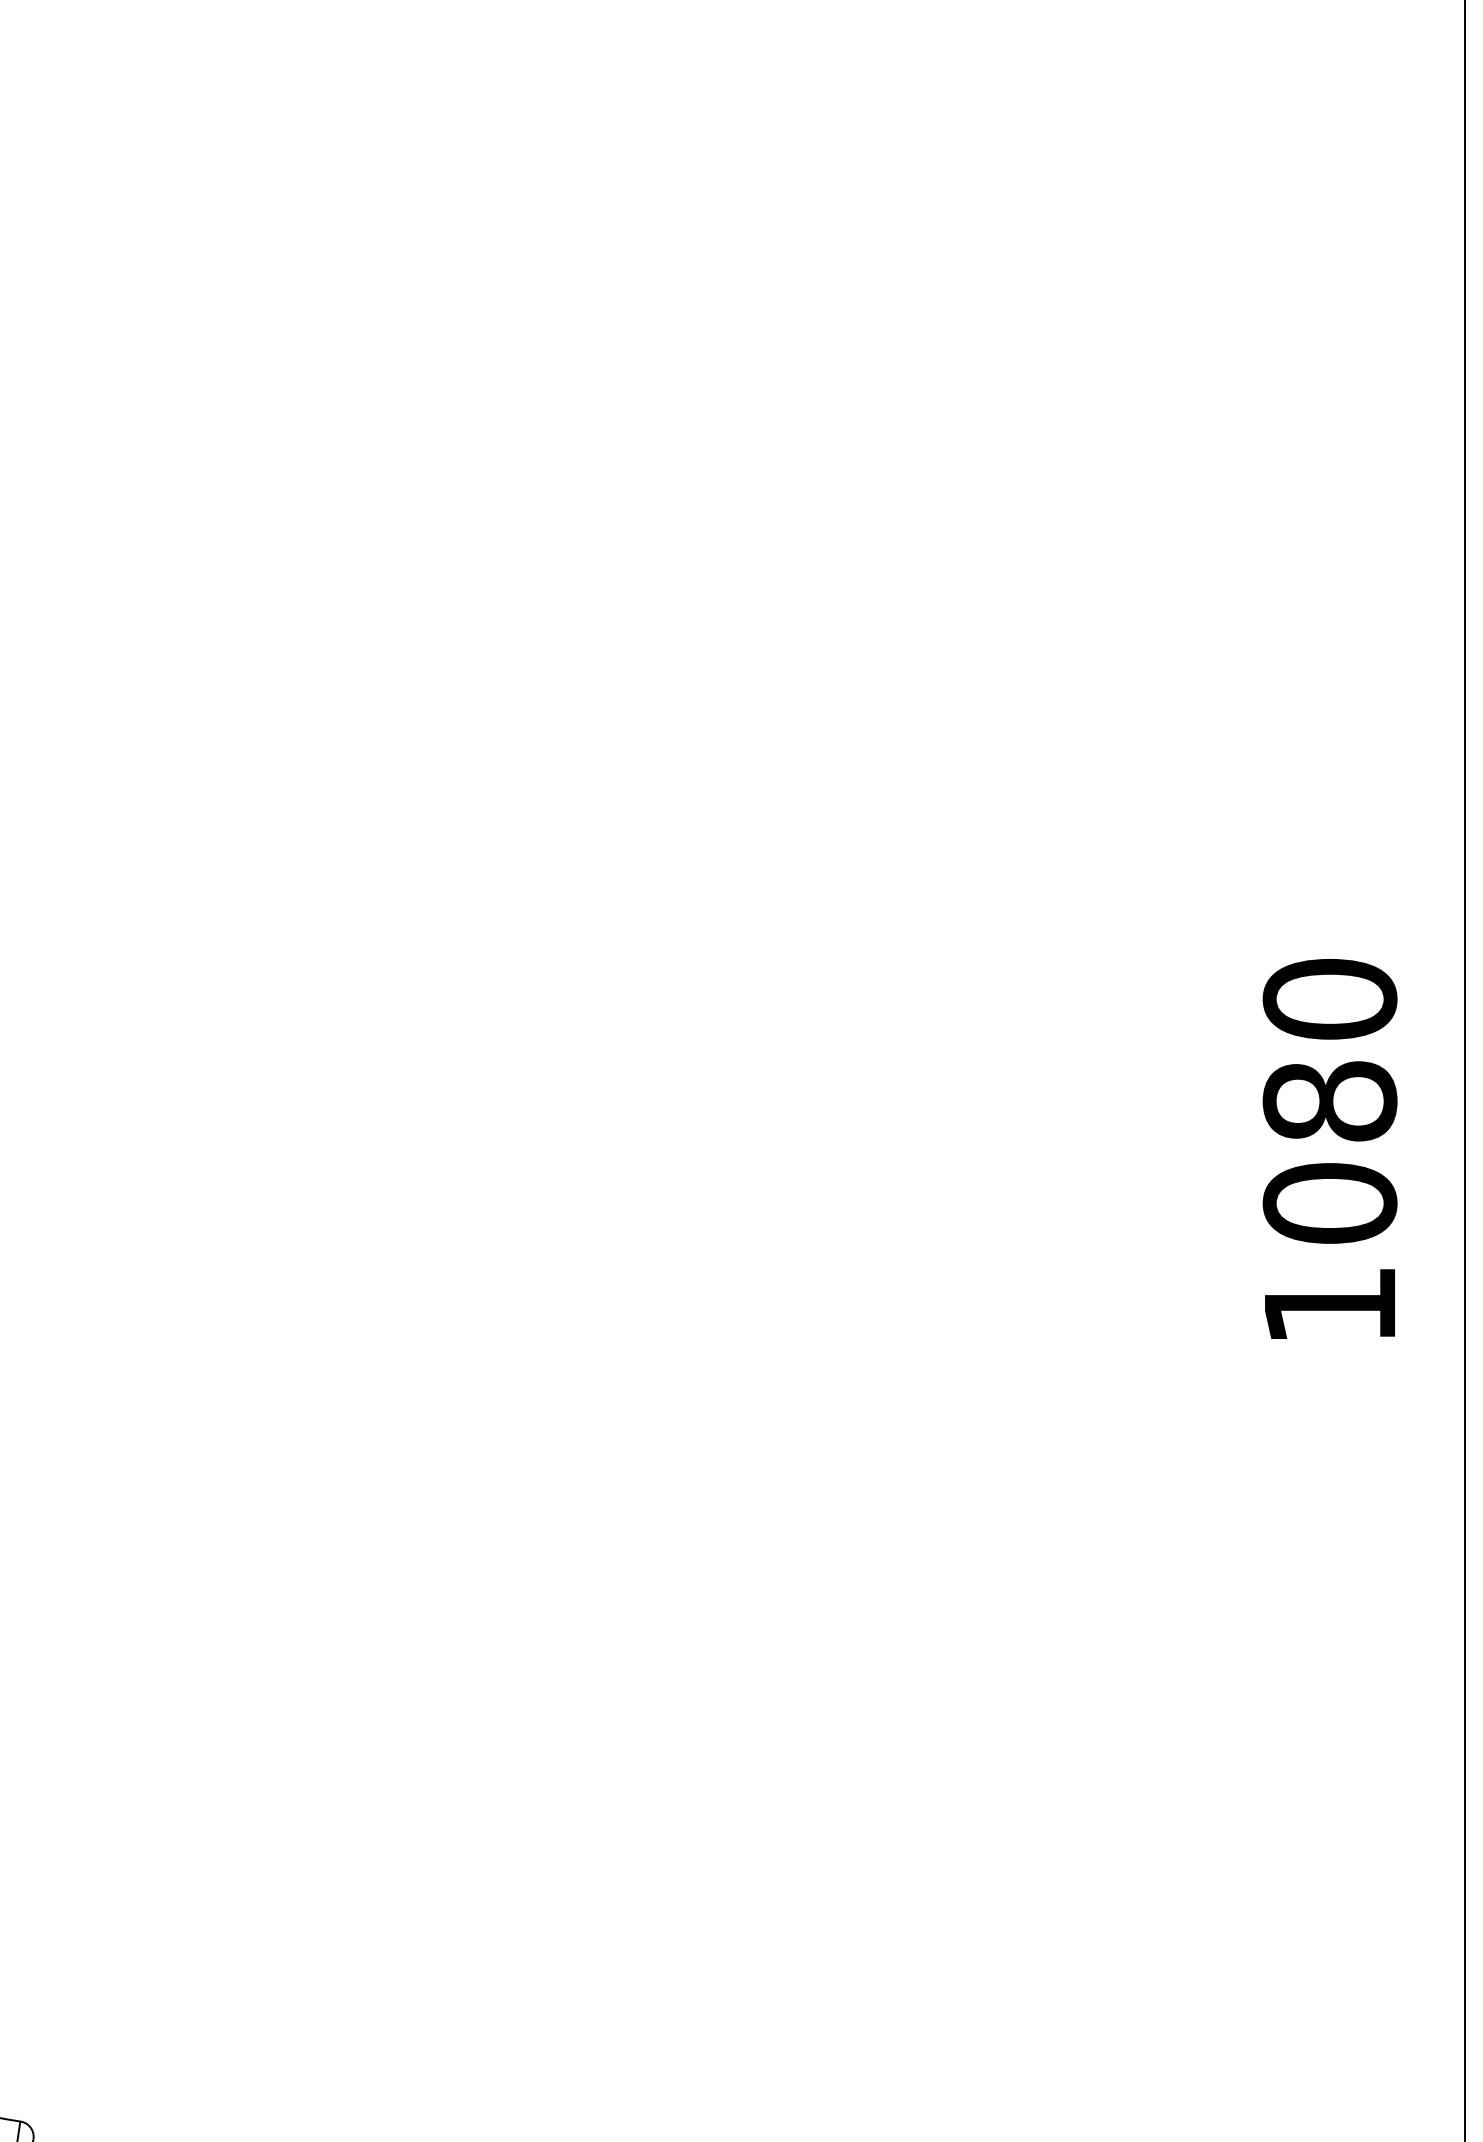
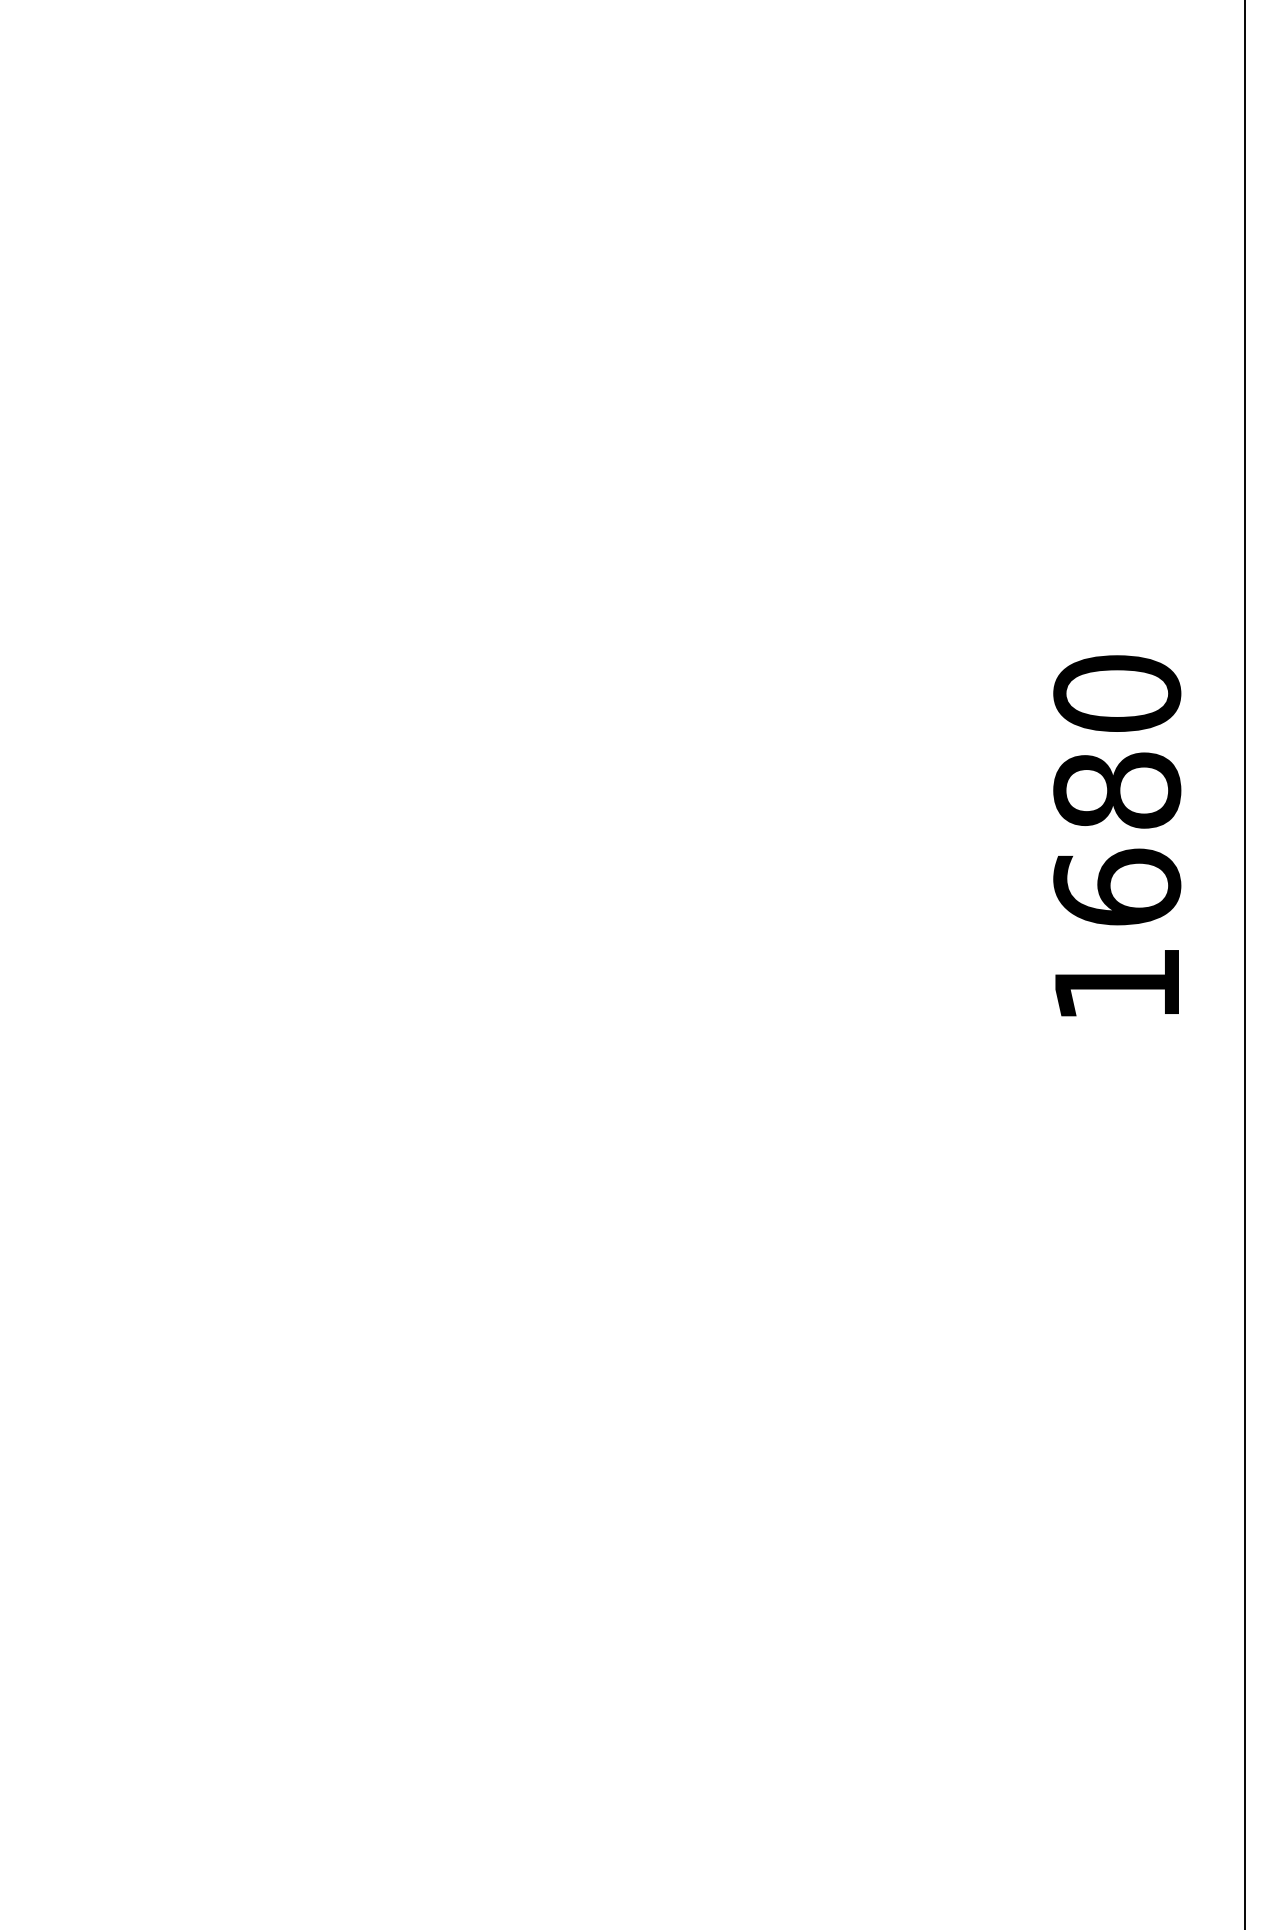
text: (1329, 1202) -> (1116, 886), 1080 -> 1680

